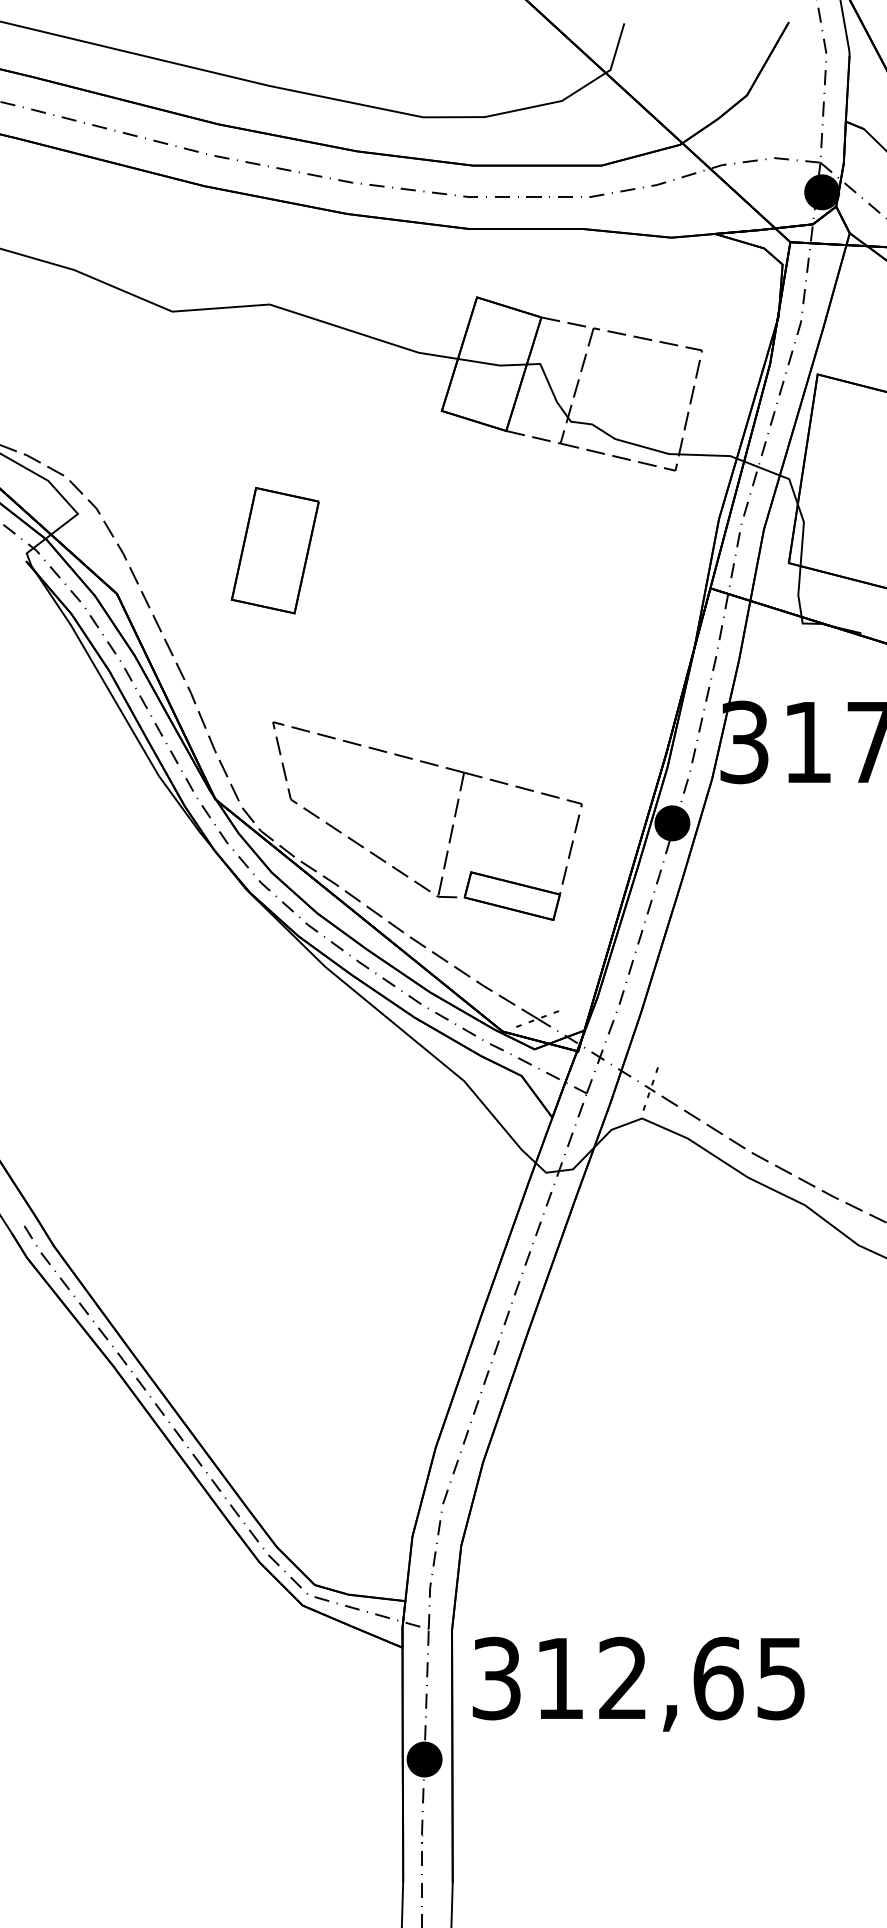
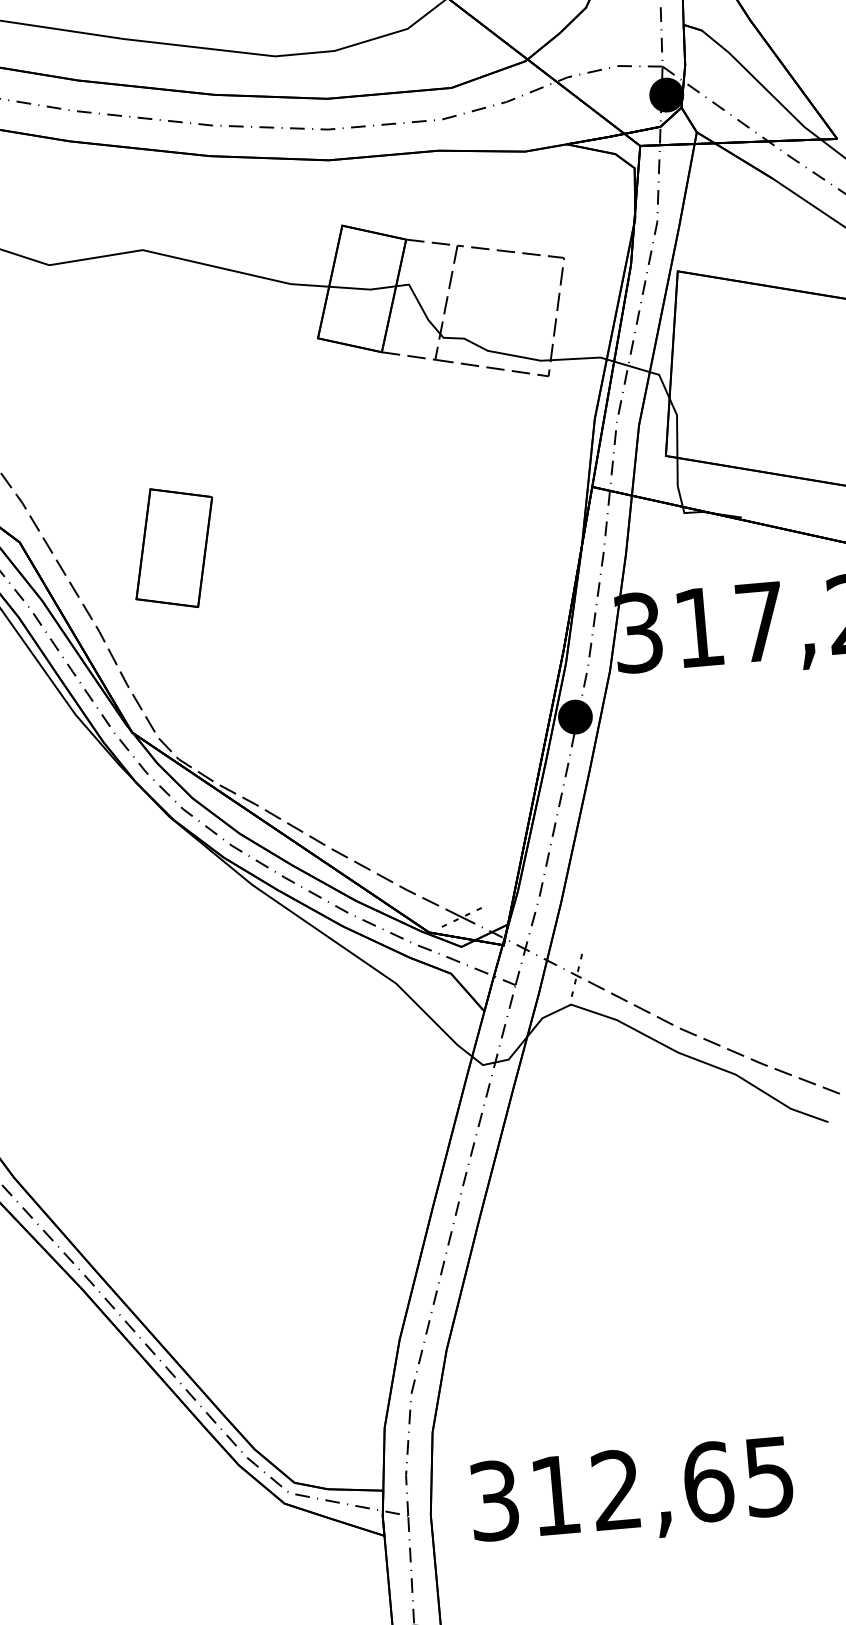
part: (274, 550) -> (173, 548), moved
part: (451, 827) -> (362, 739), removed
text: (638, 1683) -> (631, 1493), moved

